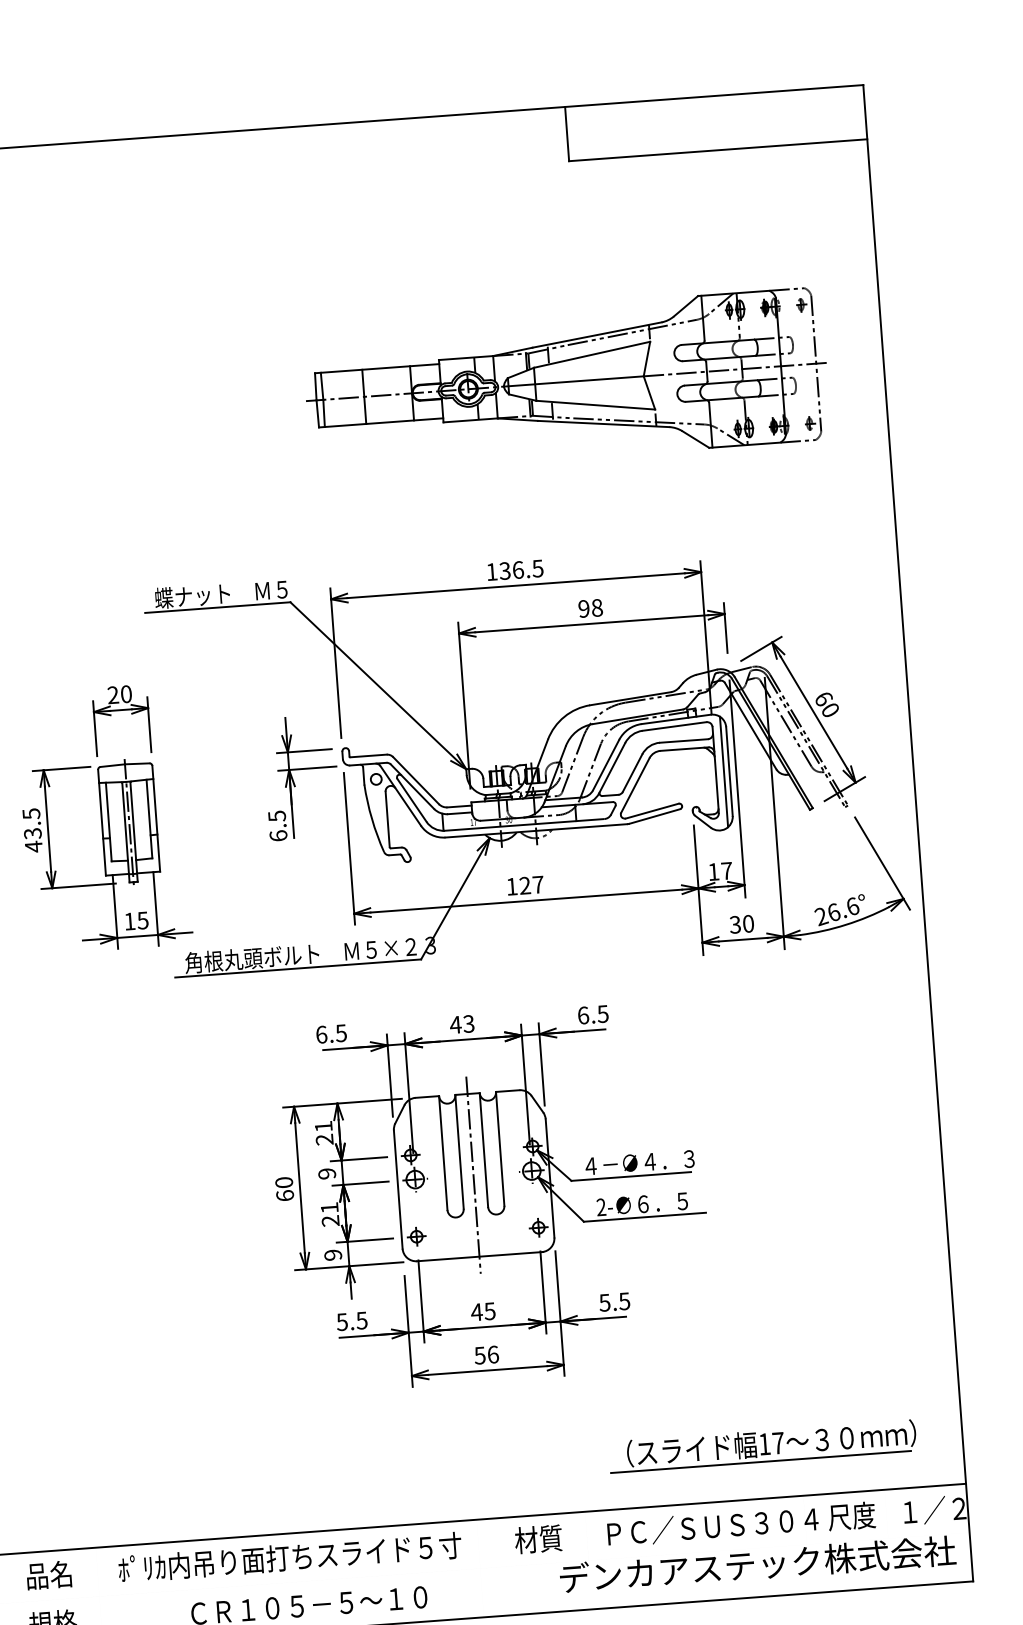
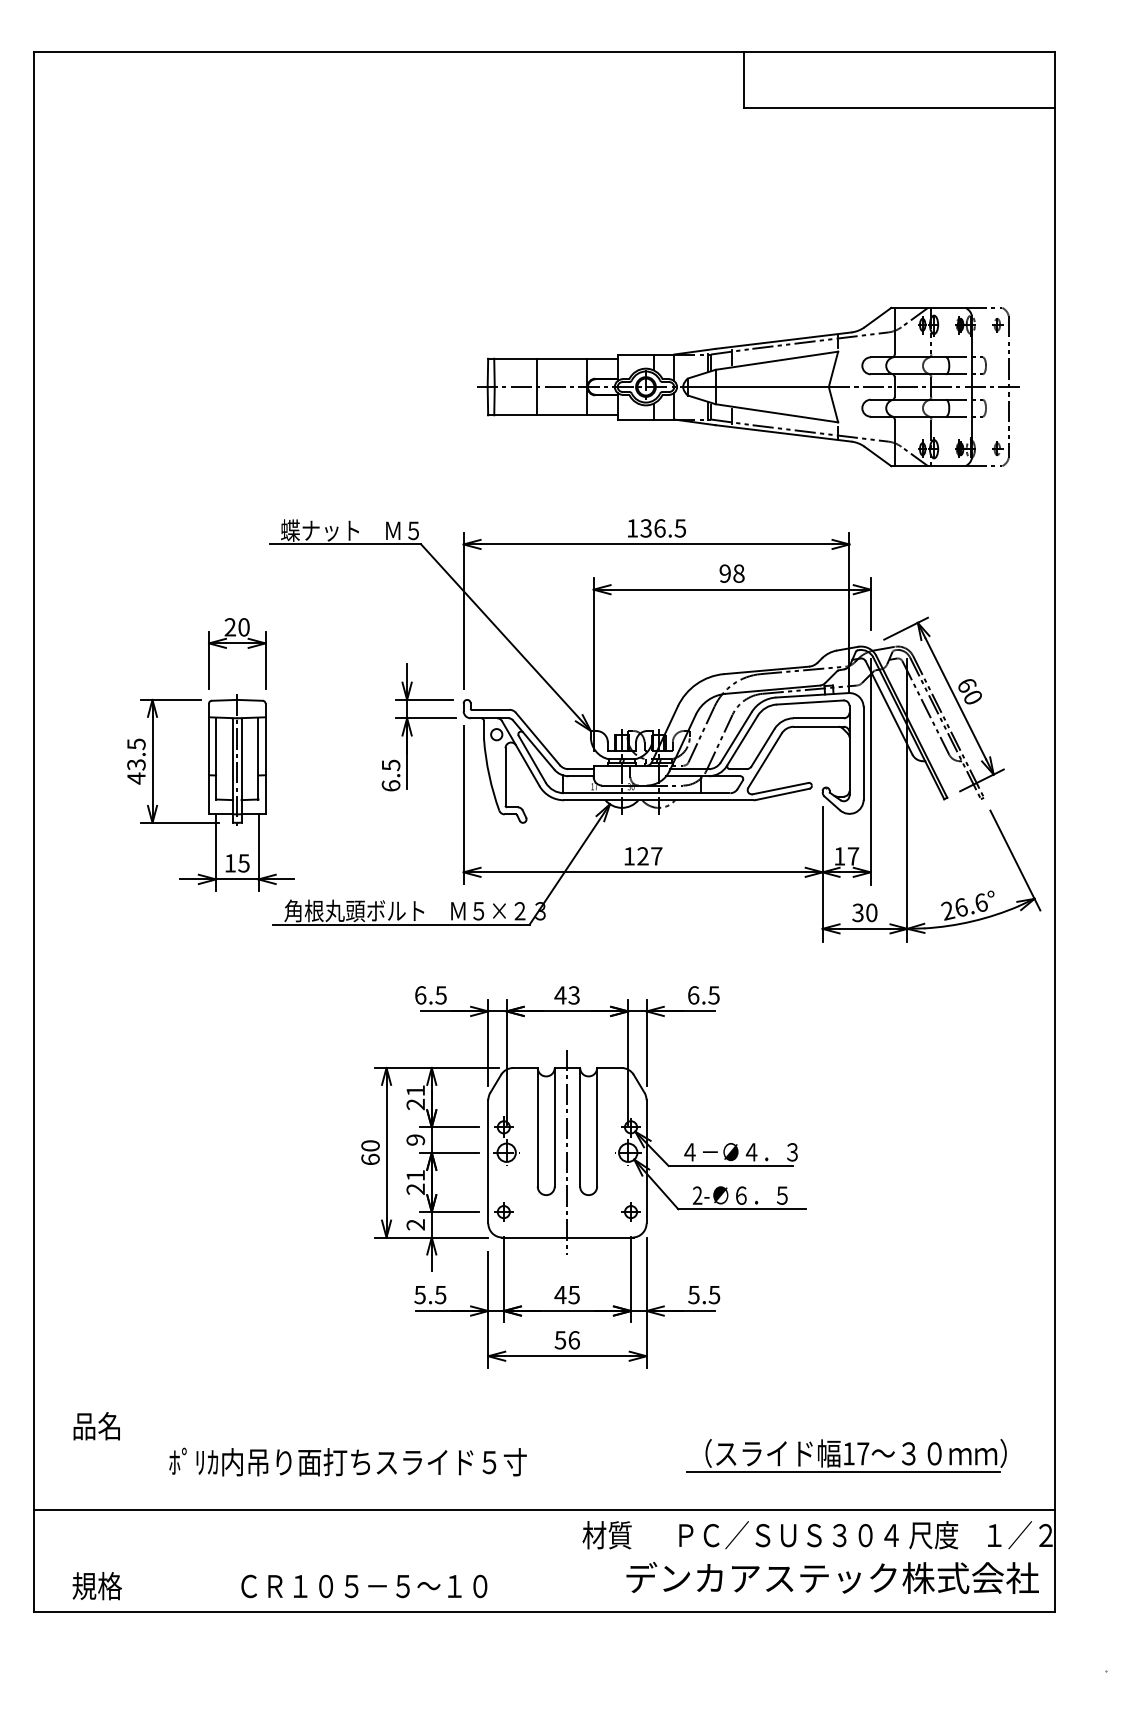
part: (566, 381) -> (748, 386), moved
line: (723, 772) -> (857, 753), removed
text: (333, 1254) -> (416, 1224), 9 -> 2
text: (289, 1556) -> (347, 1461), moved
text: (48, 1575) -> (96, 1426), moved

